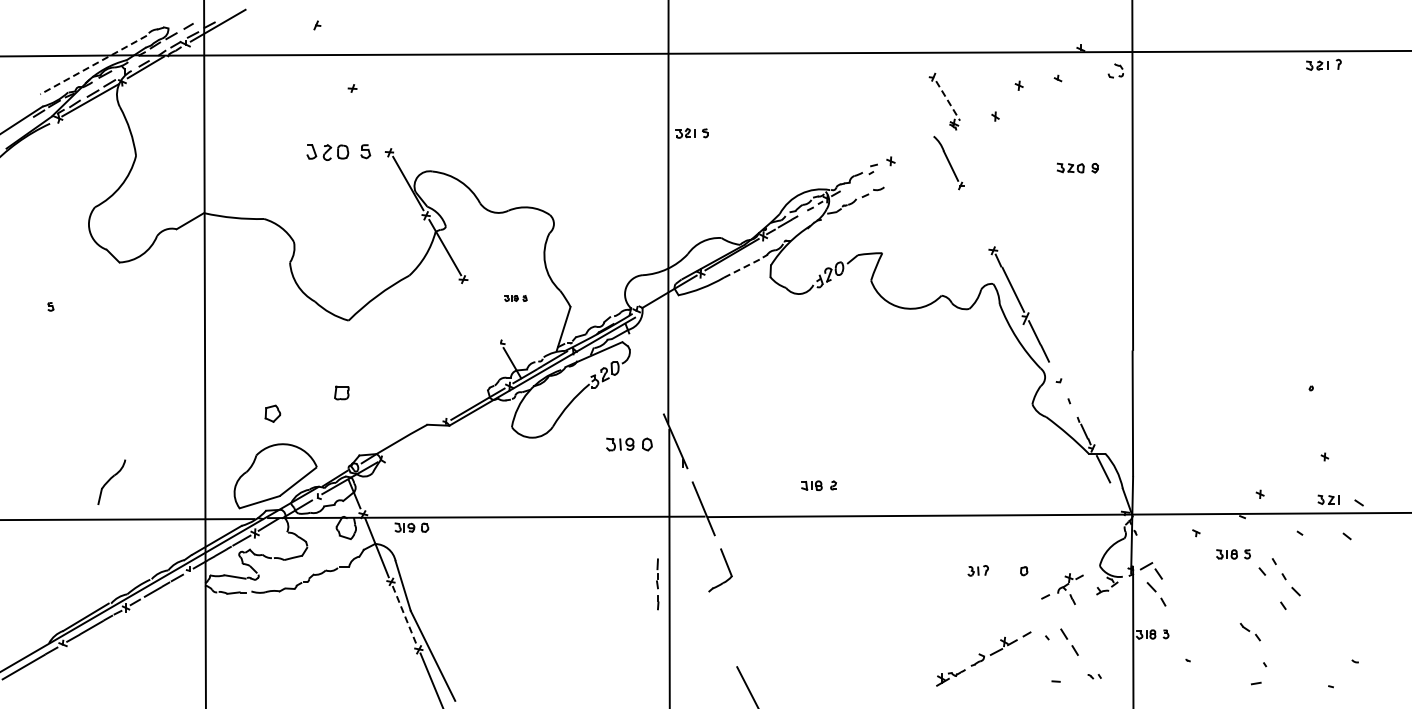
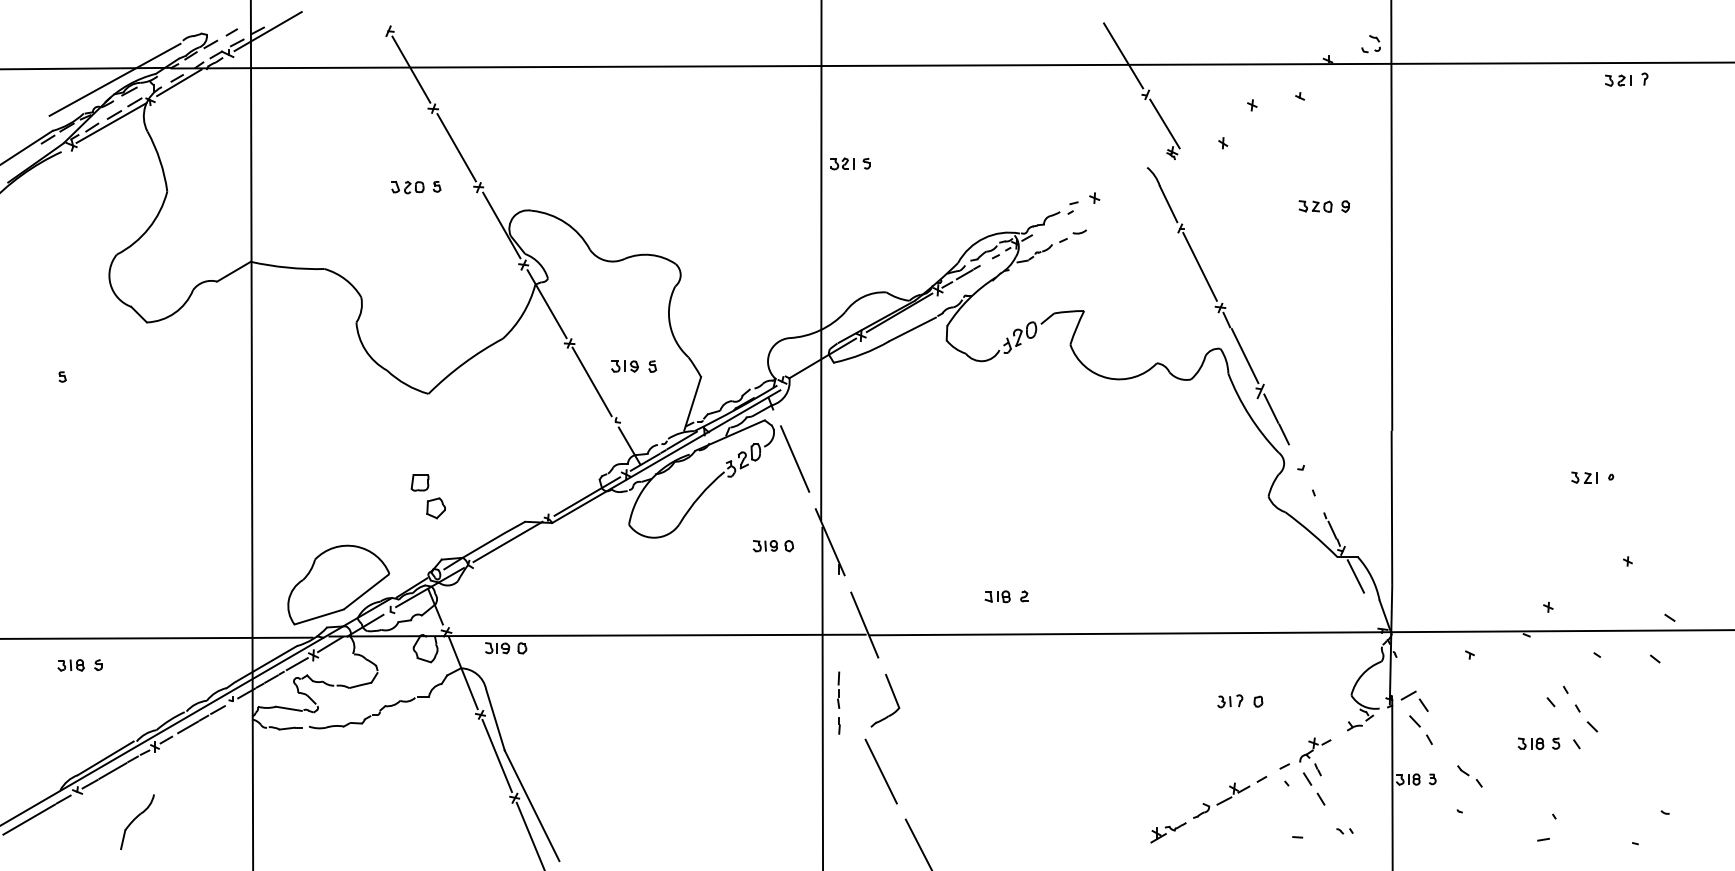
line: (914, 45) -> (1123, 55), added
line: (334, 56) -> (411, 69), added
line: (93, 65) -> (114, 80), dashed -> solid
part: (1115, 70) -> (1370, 43), moved
line: (948, 101) -> (1165, 124), dashed -> solid
line: (371, 119) -> (456, 146), added
part: (338, 152) -> (415, 187), size x0.62
line: (976, 216) -> (1199, 265), added
line: (743, 267) -> (913, 328), dashed -> solid
part: (515, 298) -> (633, 366), size x1.67
line: (481, 310) -> (591, 381), added
line: (646, 373) -> (794, 458), added
part: (272, 413) -> (435, 507), moved
line: (413, 440) -> (508, 541), added
part: (629, 444) -> (773, 546), size x0.71
part: (111, 481) -> (137, 821), moved
part: (1328, 499) -> (1584, 477), moved
part: (64, 541) -> (79, 665), added
part: (1233, 554) -> (1538, 743), moved
part: (977, 570) -> (1229, 700), moved
part: (657, 584) -> (838, 703), moved
part: (1062, 588) -> (1305, 756), moved
line: (404, 615) -> (497, 756), dashed -> solid
line: (716, 627) -> (880, 770), added
part: (1249, 632) -> (1468, 777), moved

